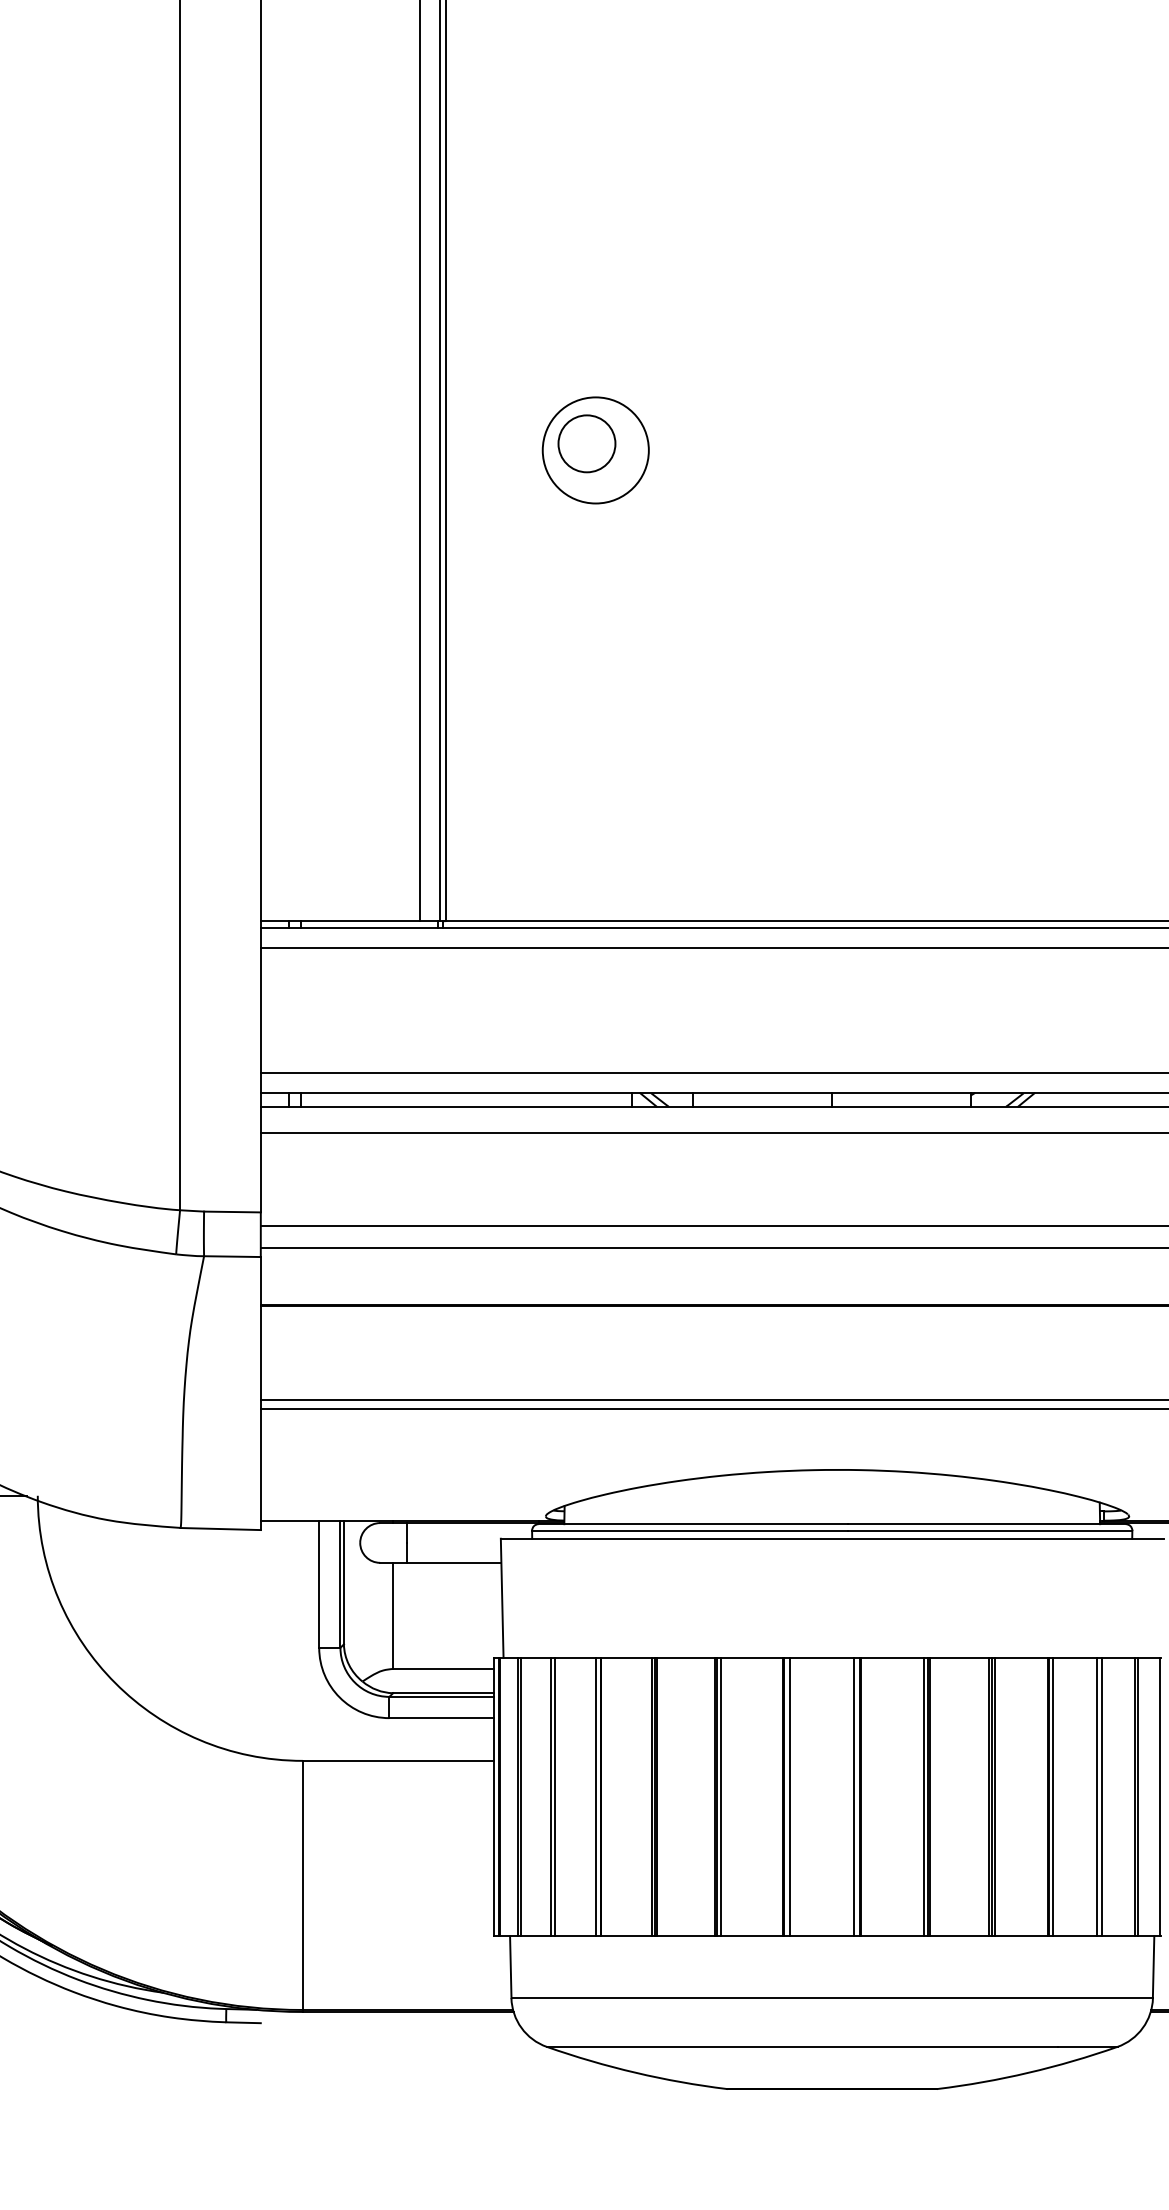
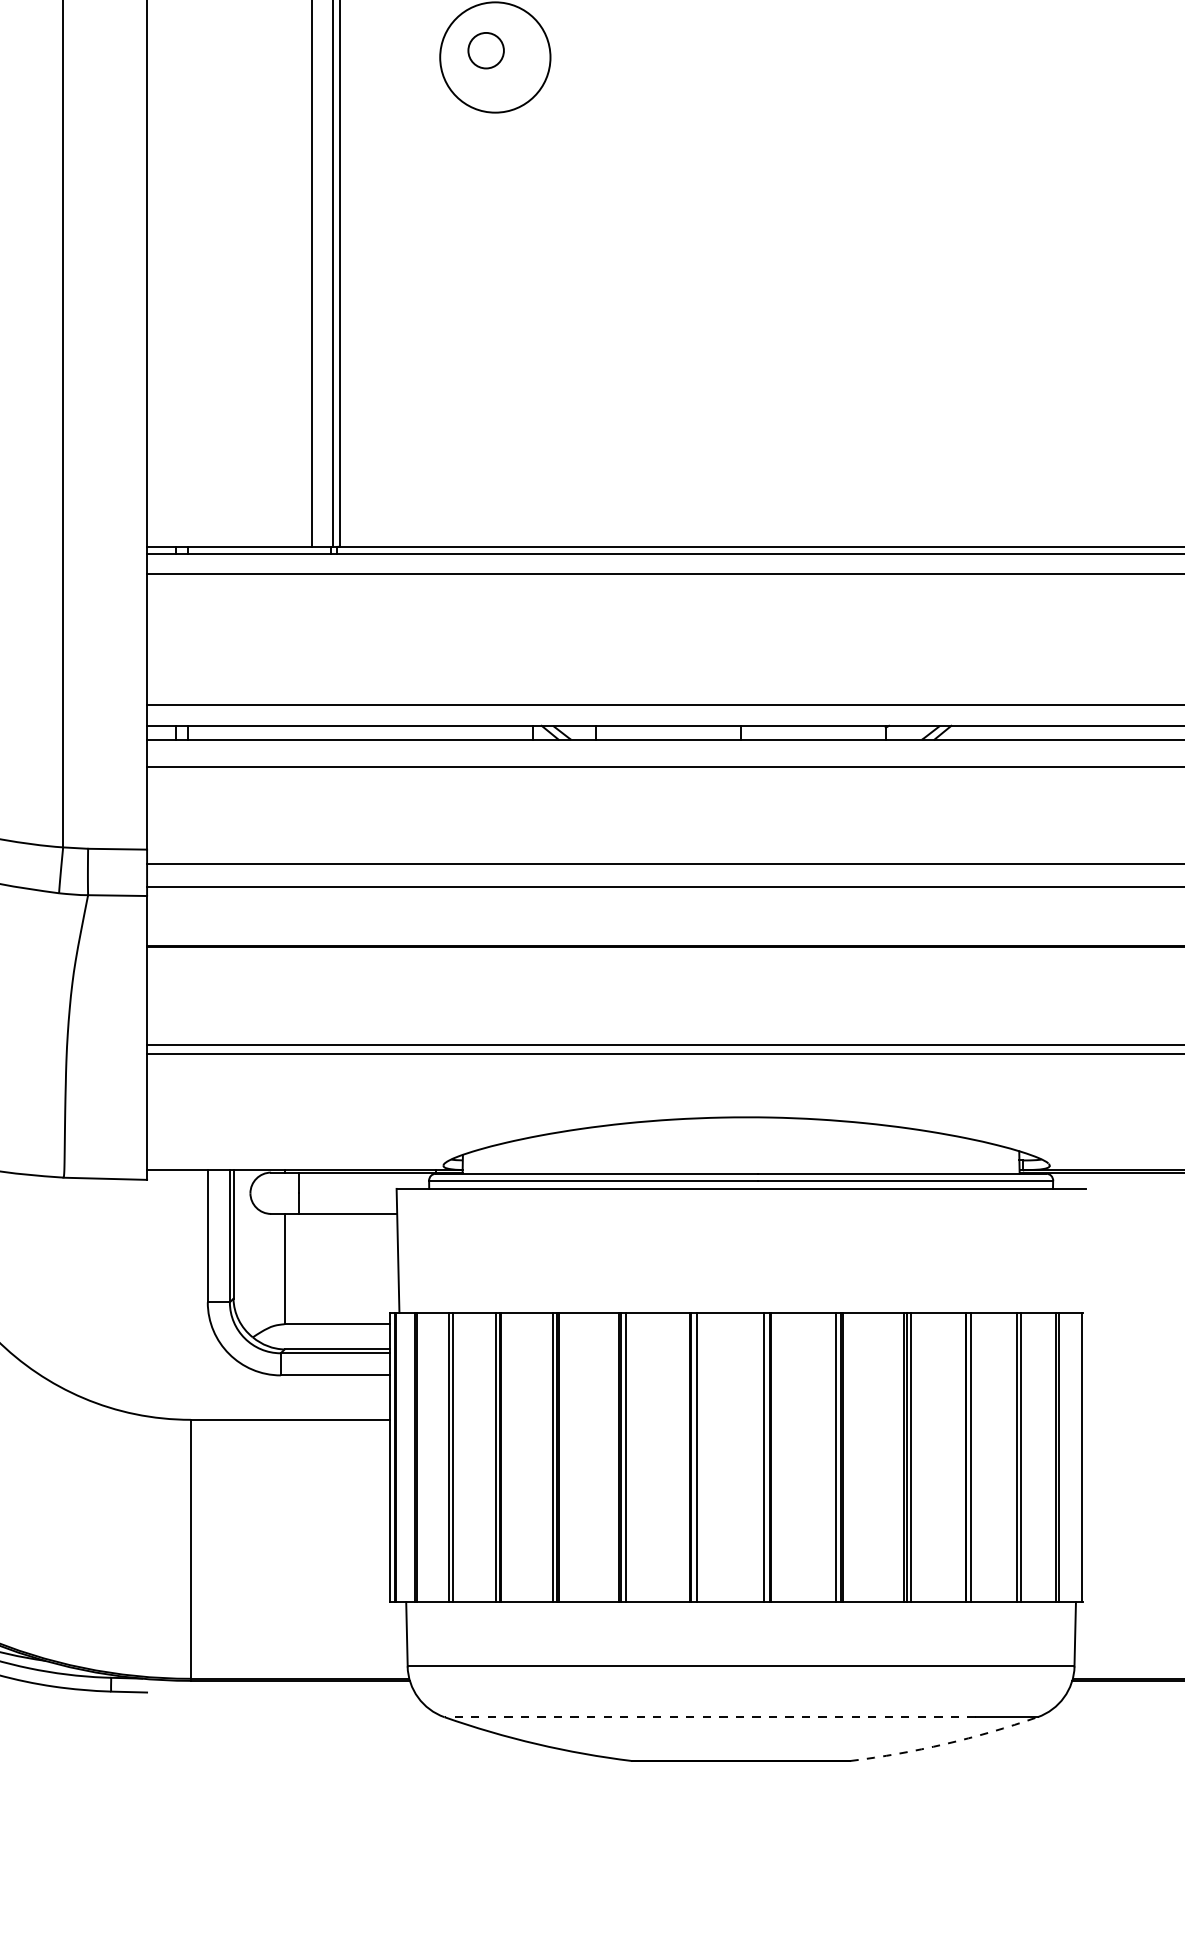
circle: (586, 443) -> (485, 50), size x0.6
line: (801, 2046) -> (709, 1716), solid -> dashed
arc: (1028, 2072) -> (945, 1743), solid -> dashed

